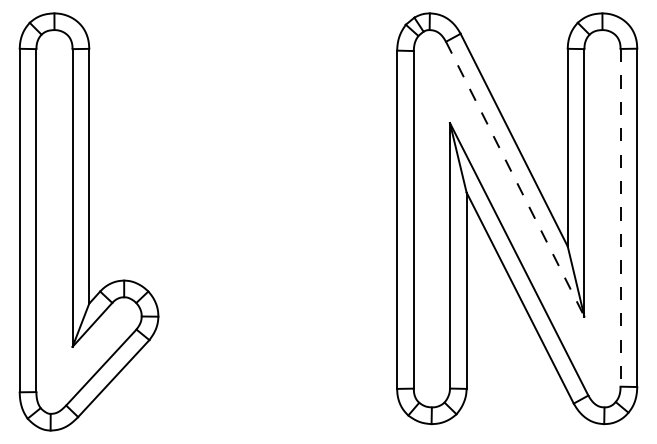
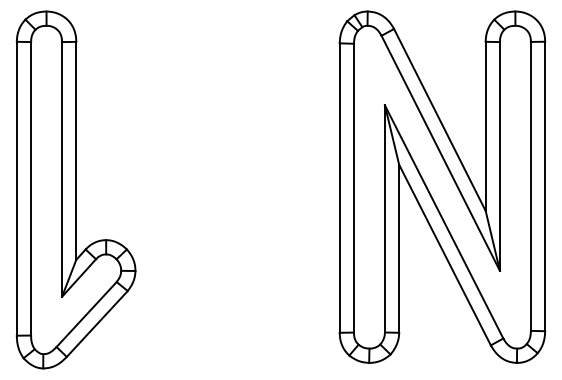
line: (514, 179) -> (440, 153), dashed -> solid
line: (620, 217) -> (530, 186), dashed -> solid

